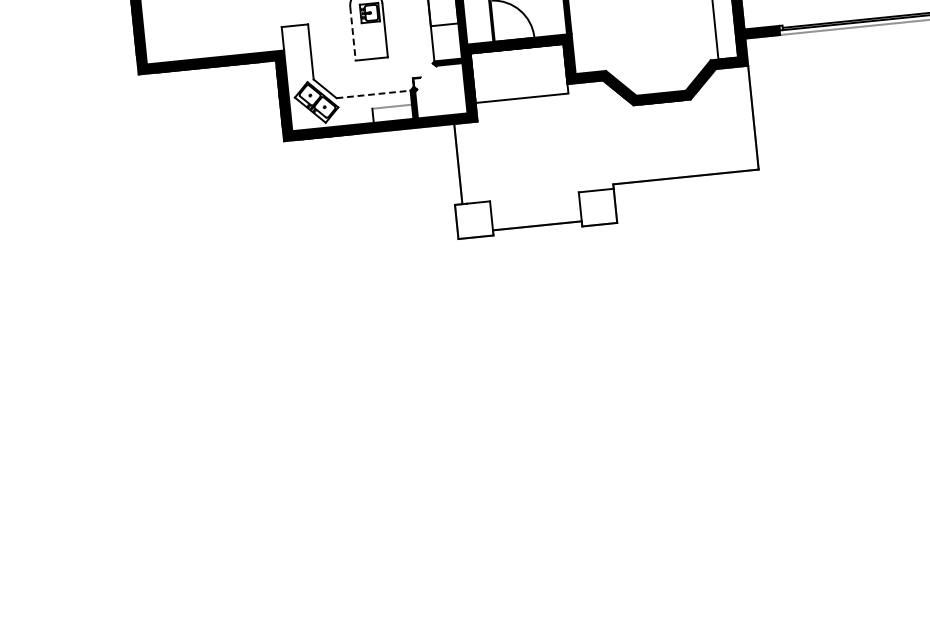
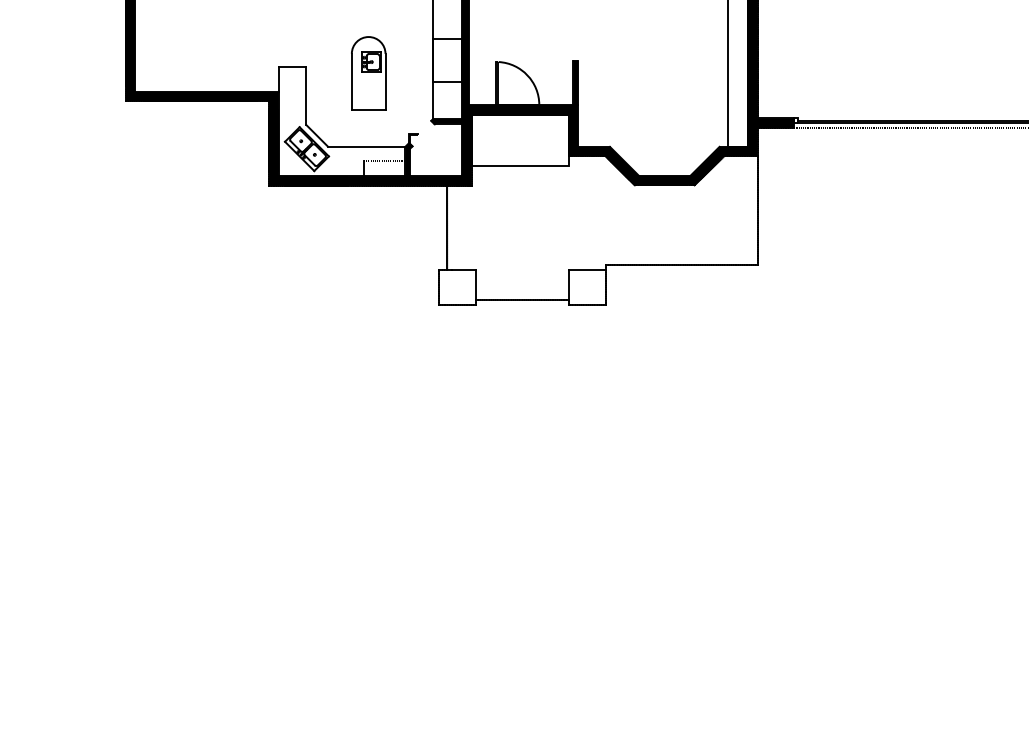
line: (352, 33) -> (351, 81), dashed -> solid
line: (373, 94) -> (366, 146), dashed -> solid

